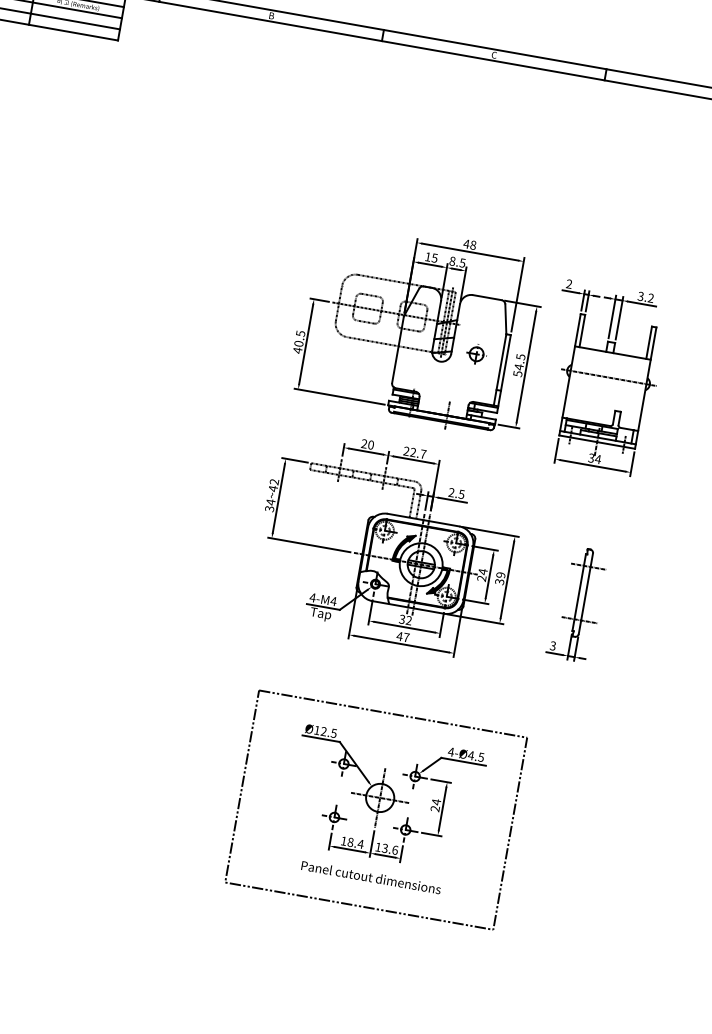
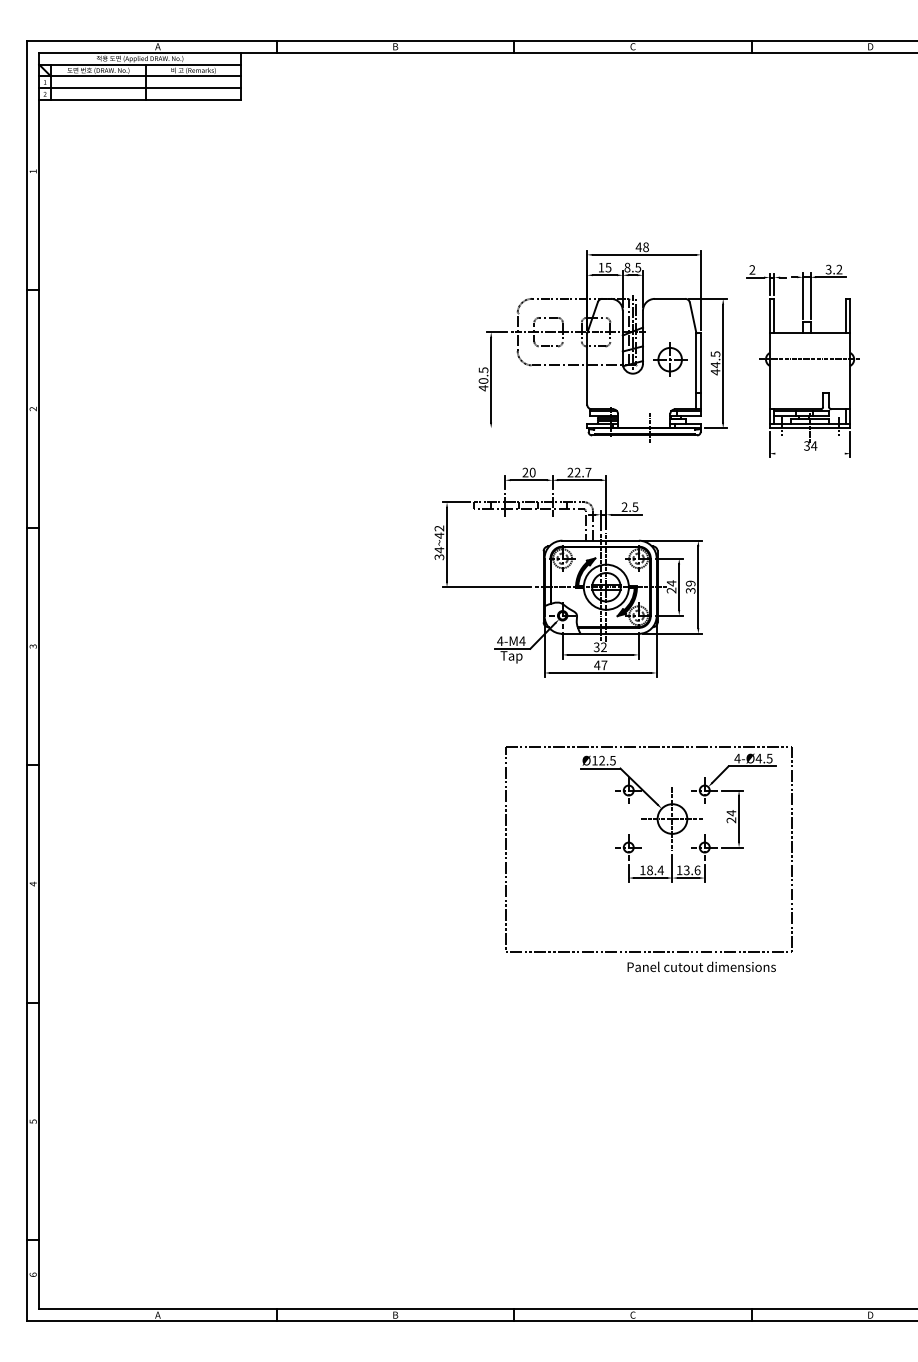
part: (475, 353) -> (667, 358), size x1.6
text: (517, 374) -> (715, 372), 54.5 -> 44.5
line: (339, 396) -> (535, 428), removed
line: (592, 465) -> (809, 453), removed
part: (388, 544) -> (568, 572), moved
part: (576, 603) -> (818, 599), removed
part: (386, 797) -> (678, 817), moved
text: (371, 877) -> (701, 966), moved

